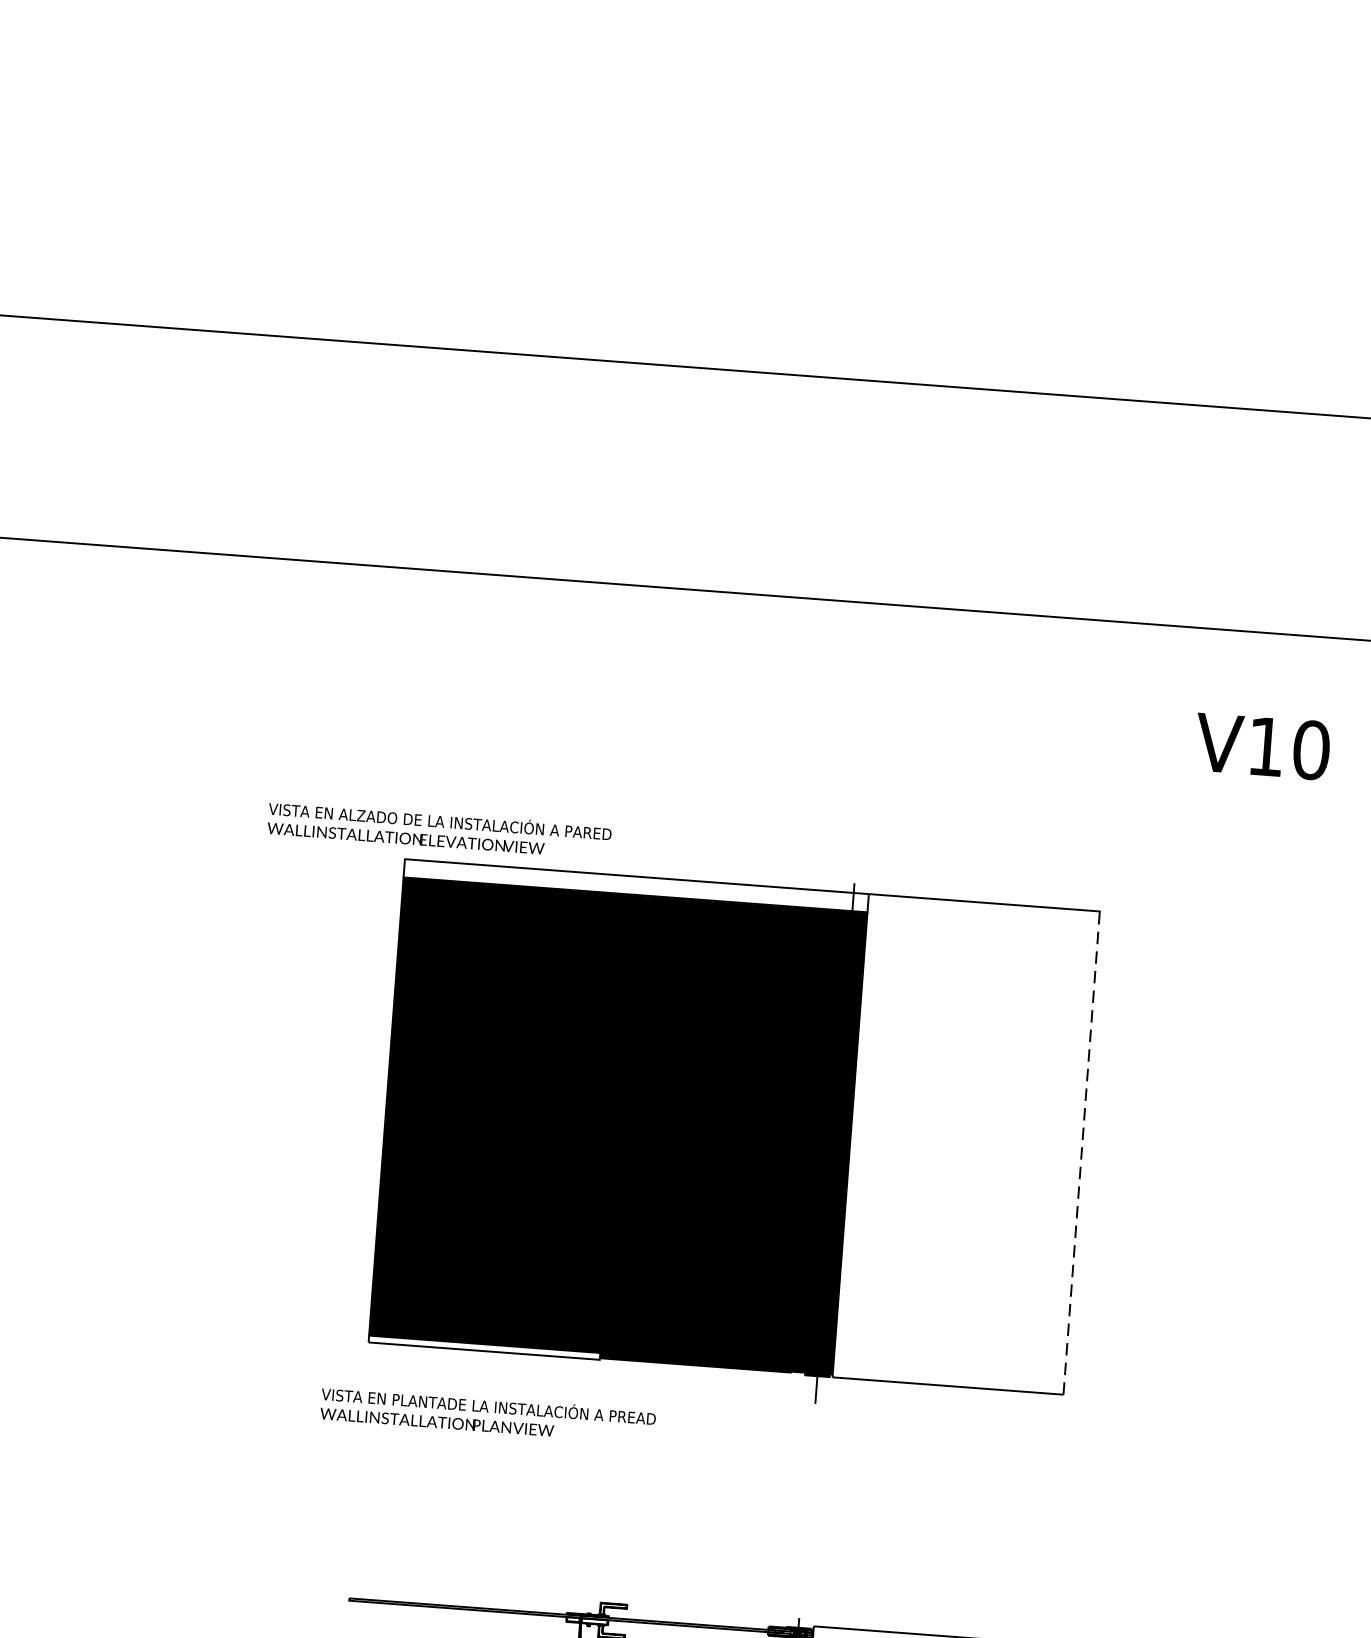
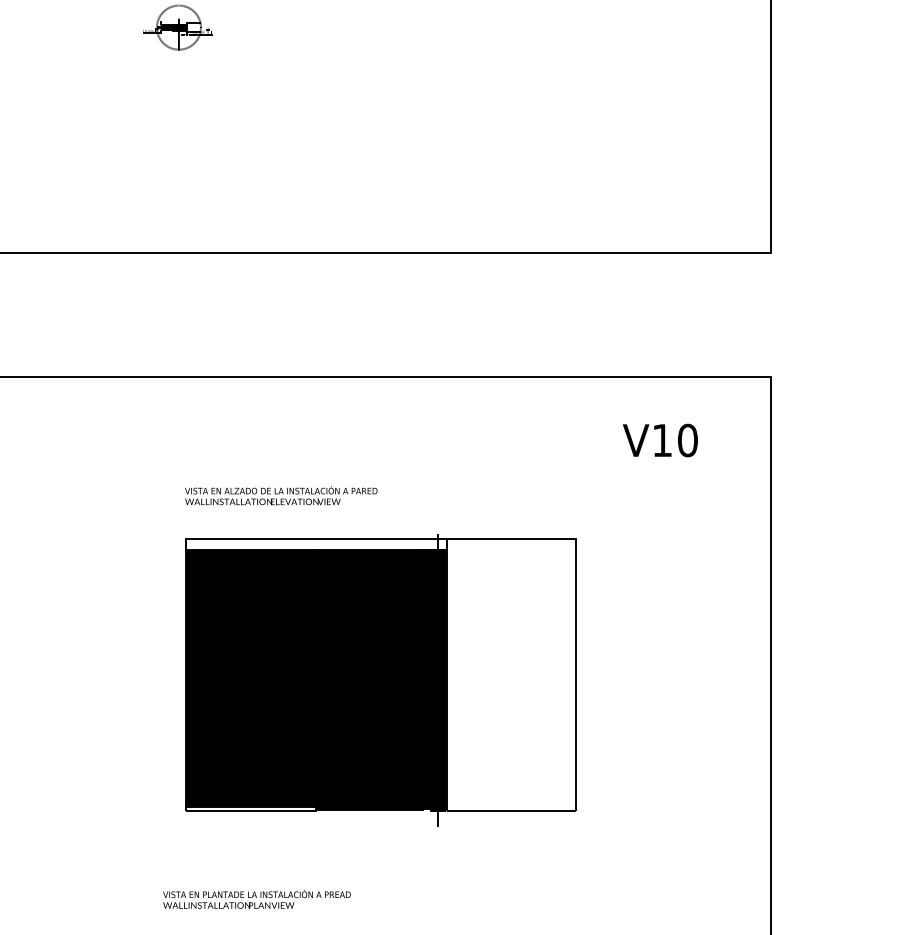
text: (439, 829) -> (281, 495), moved
line: (1081, 1153) -> (576, 675), dashed -> solid
text: (487, 1415) -> (256, 899), moved

